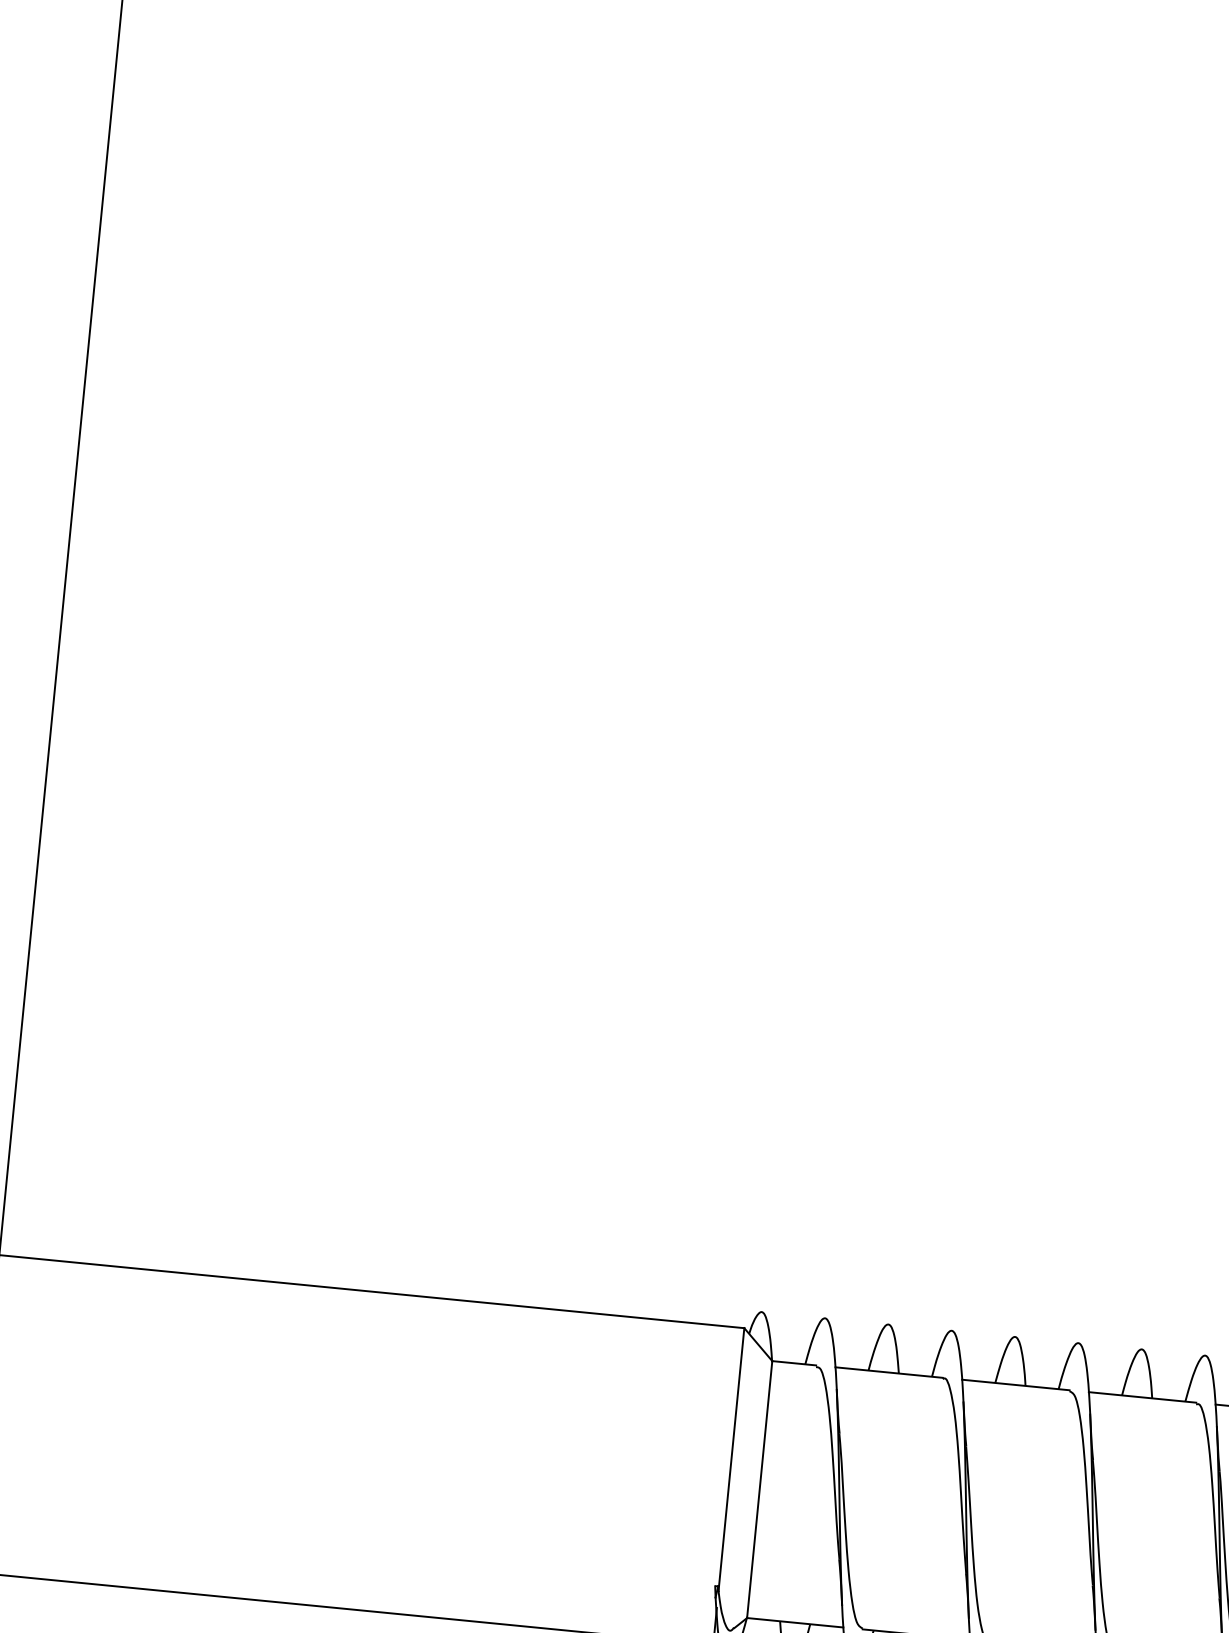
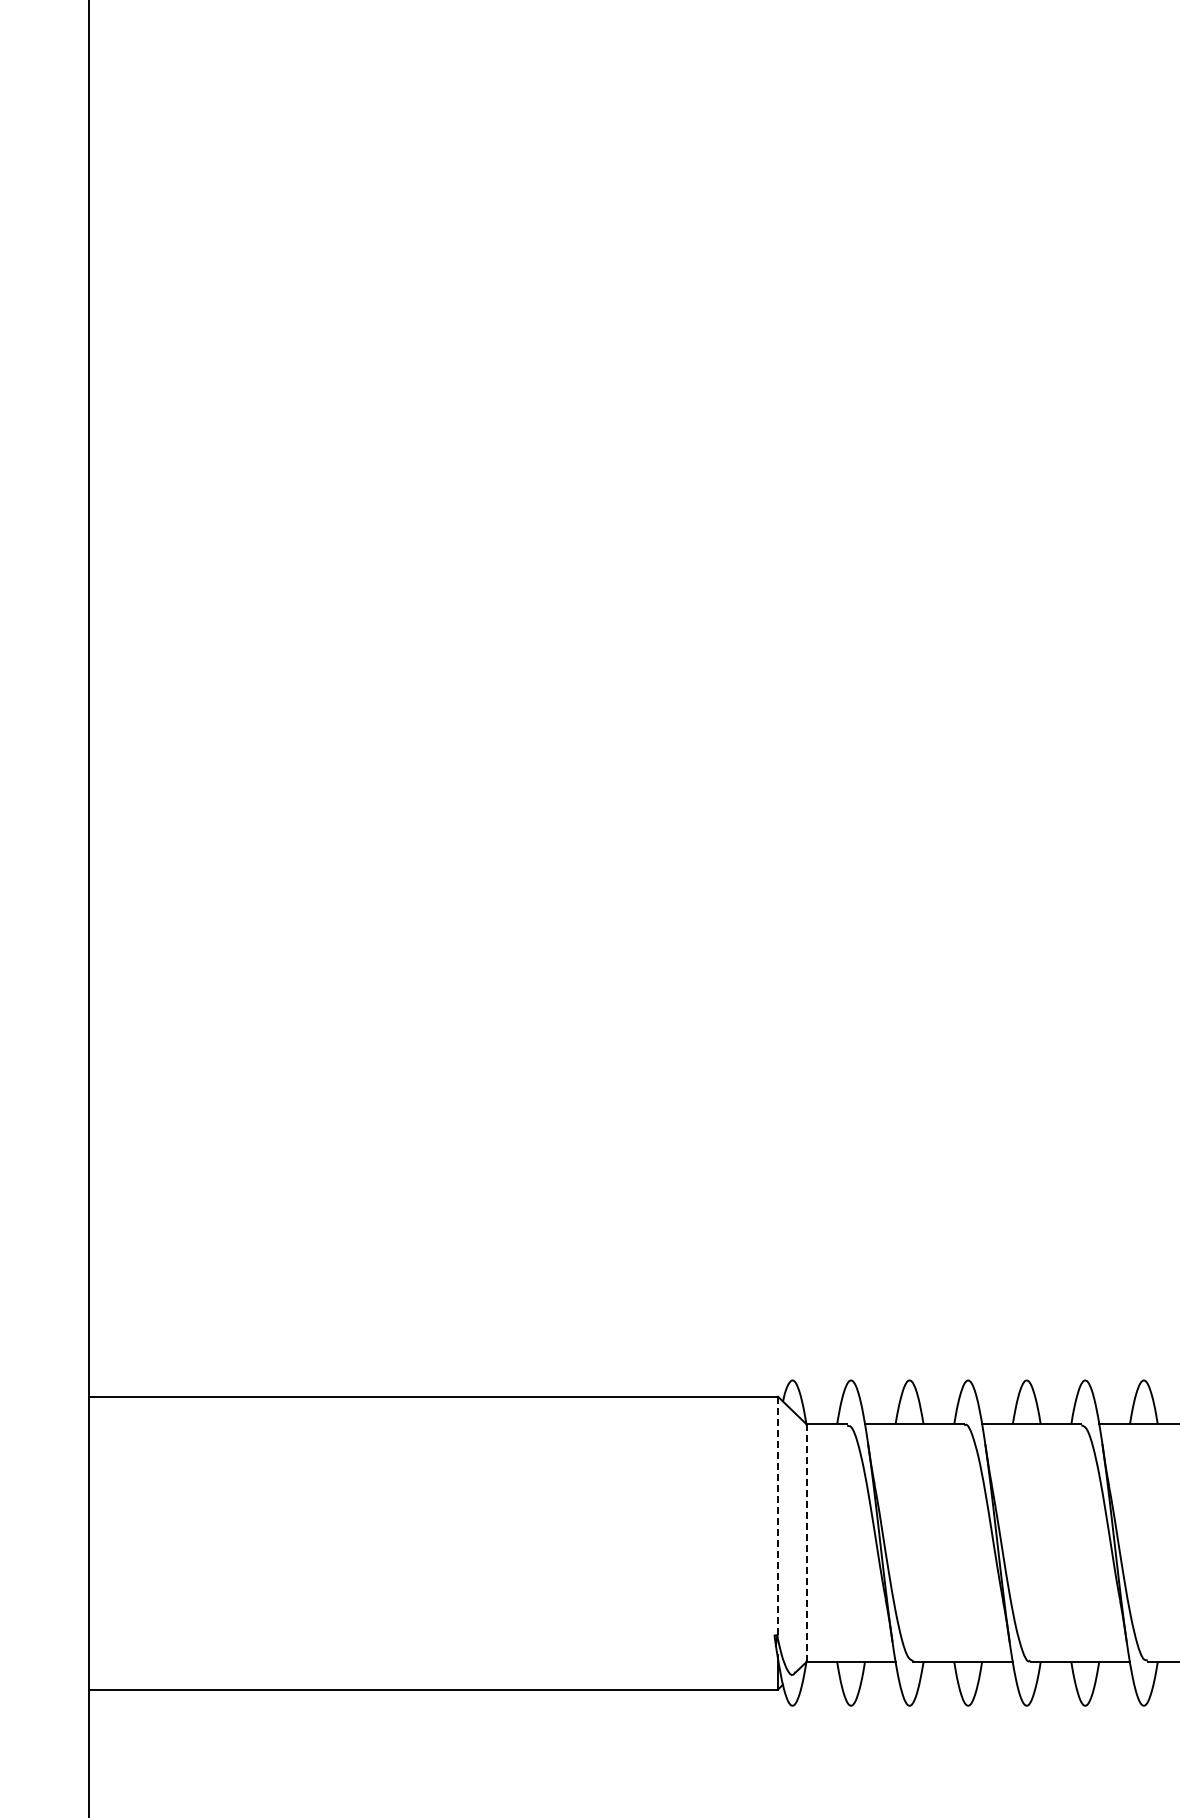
line: (731, 1459) -> (778, 1518), solid -> dashed
line: (759, 1489) -> (806, 1543), solid -> dashed

